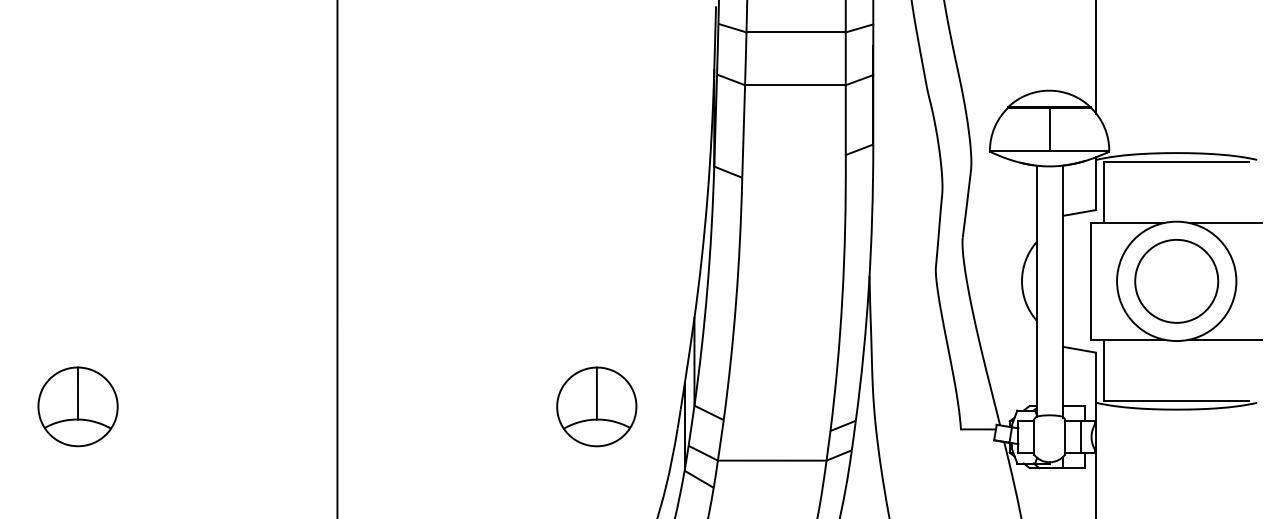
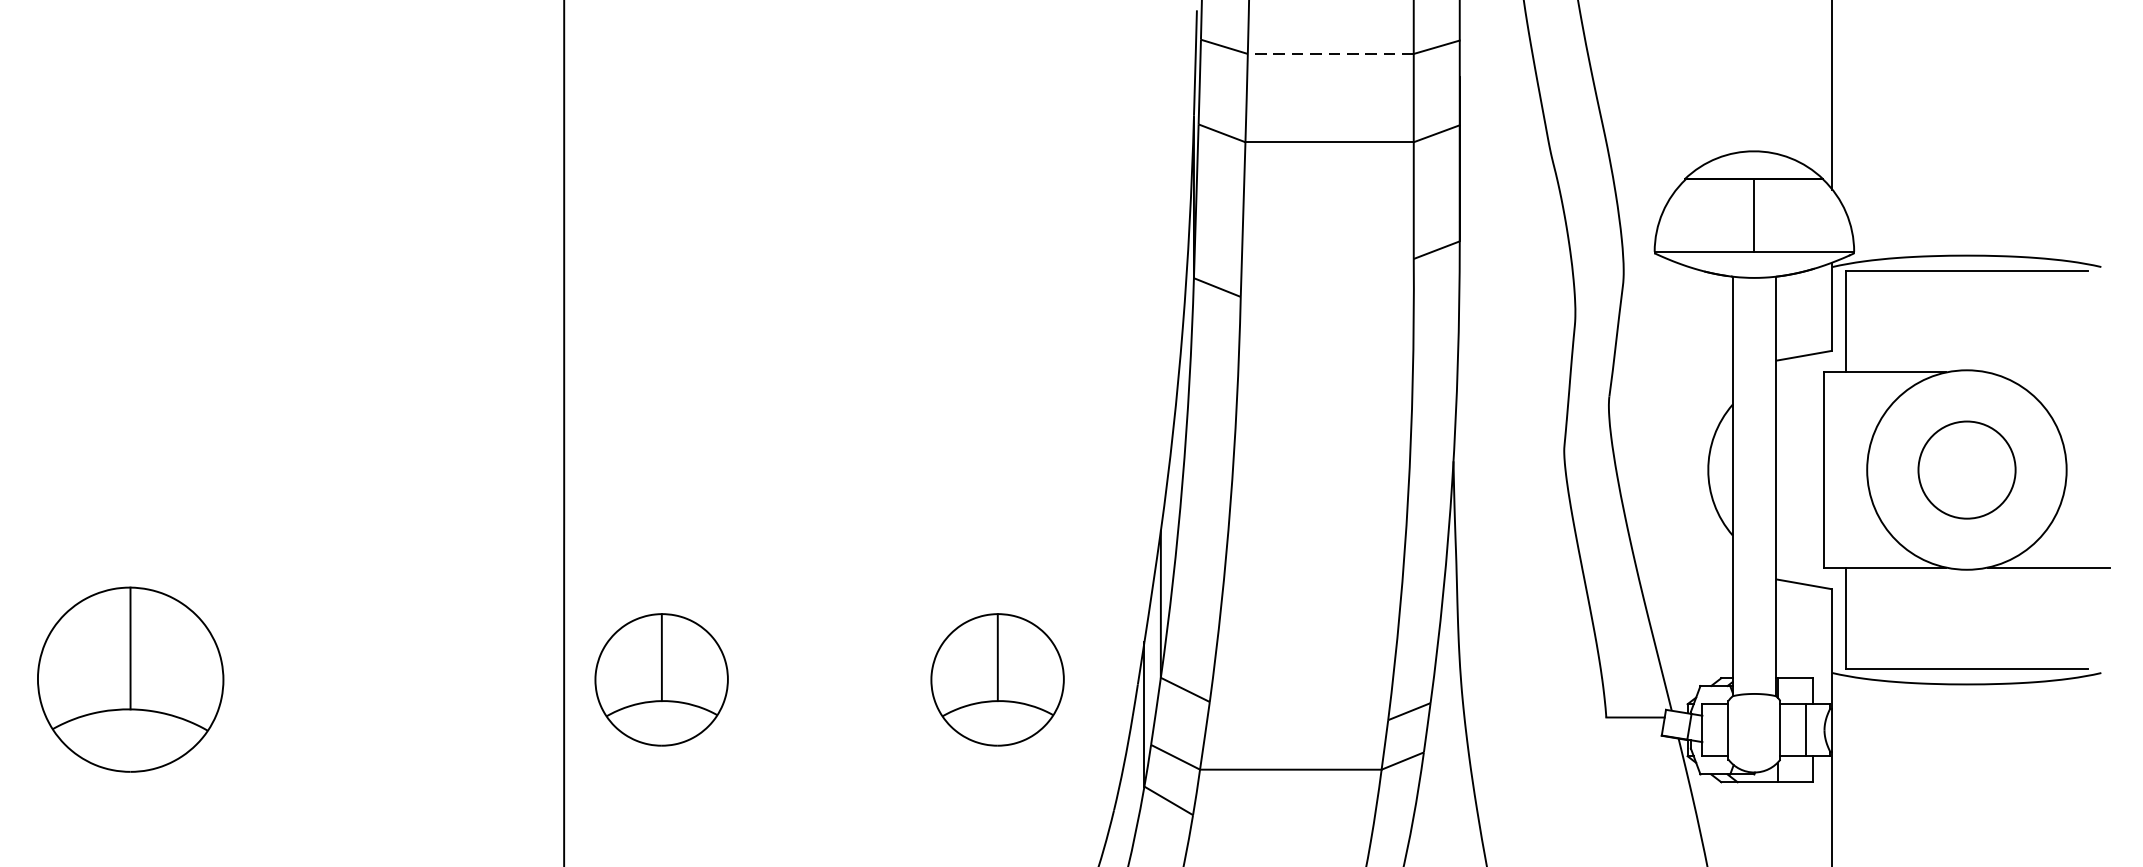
line: (796, 32) -> (1331, 54), solid -> dashed
line: (1225, 222) -> (2048, 371), removed
circle: (1176, 281) -> (1966, 470), size x0.7
part: (77, 406) -> (129, 679), size x1.4
part: (395, 406) -> (661, 679), added

